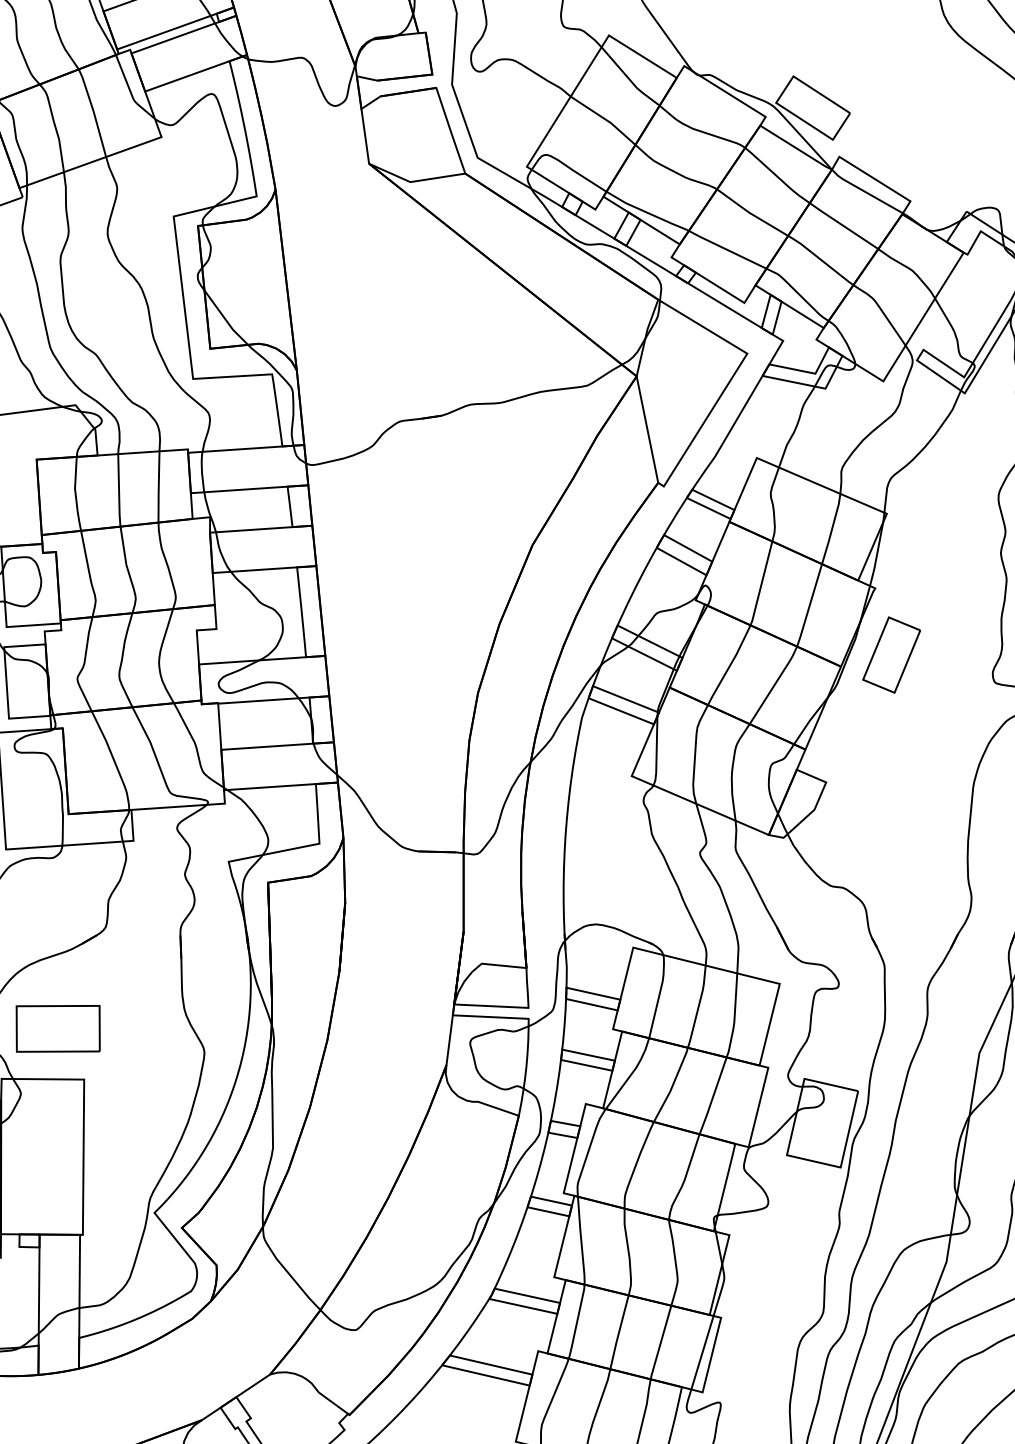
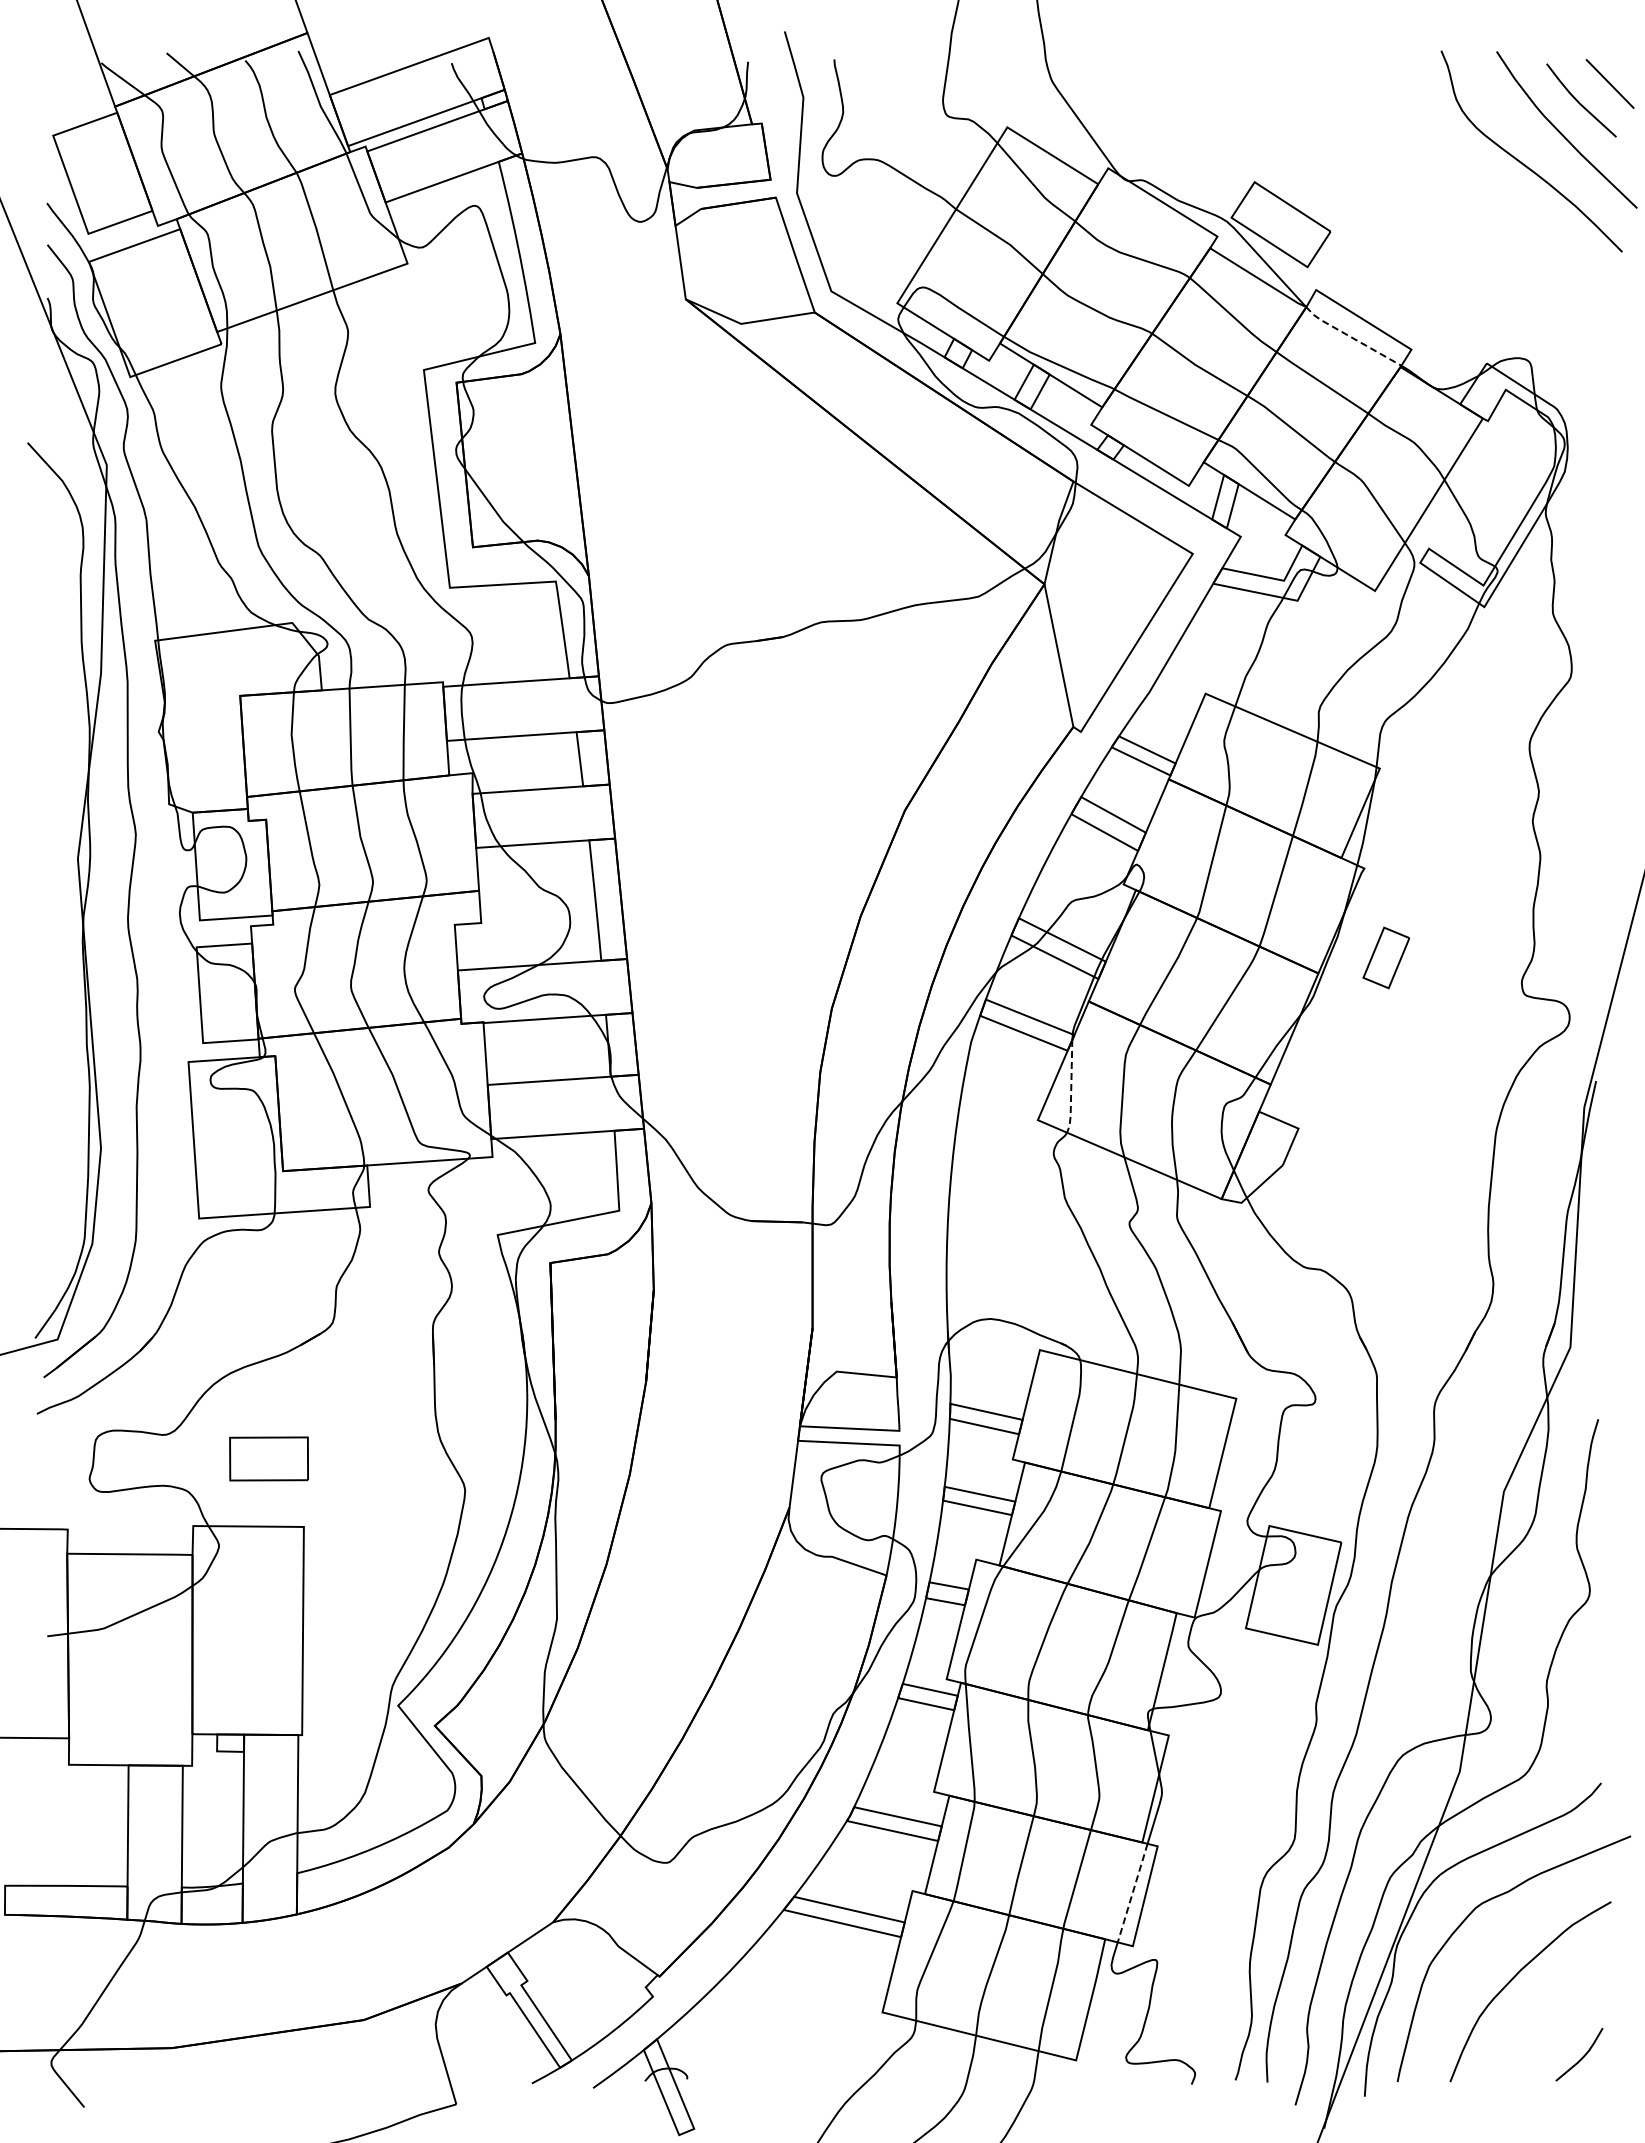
line: (865, 192) -> (1351, 337), solid -> dashed
part: (891, 654) -> (1386, 957), size x0.6
line: (656, 752) -> (1071, 1088), solid -> dashed
part: (57, 1028) -> (268, 1458), size x0.7
line: (702, 1353) -> (1132, 1893), solid -> dashed

